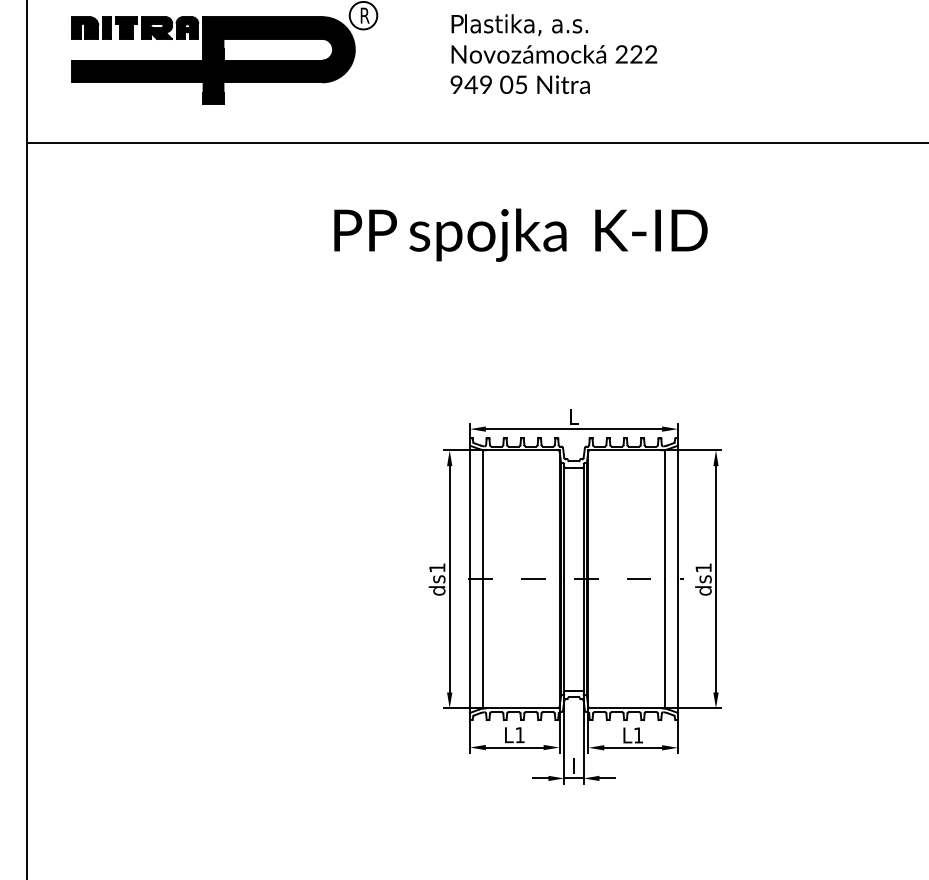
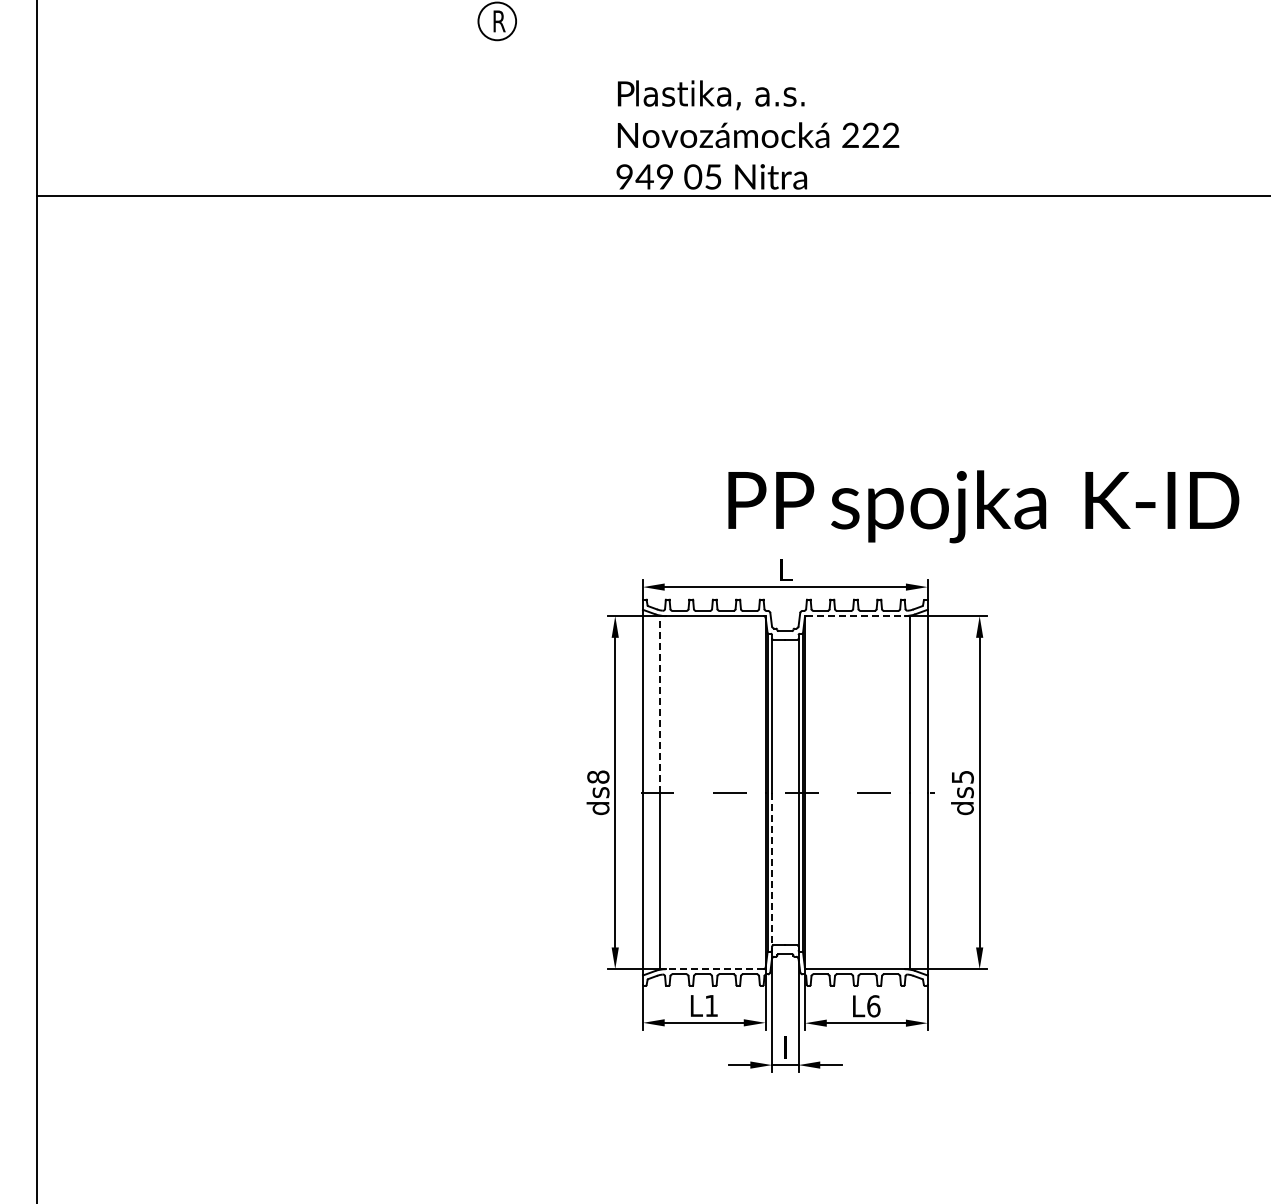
text: (553, 53) -> (757, 134), moved
part: (213, 60) -> (292, 82), removed
text: (520, 235) -> (983, 506), moved
line: (626, 450) -> (856, 616), solid -> dashed
line: (482, 514) -> (660, 703), solid -> dashed
text: (437, 567) -> (598, 776), ds1 -> ds8
text: (703, 568) -> (962, 777), ds1 -> ds5
line: (564, 636) -> (772, 870), solid -> dashed
line: (522, 708) -> (714, 969), solid -> dashed
text: (638, 735) -> (873, 1006), L1 -> L6

